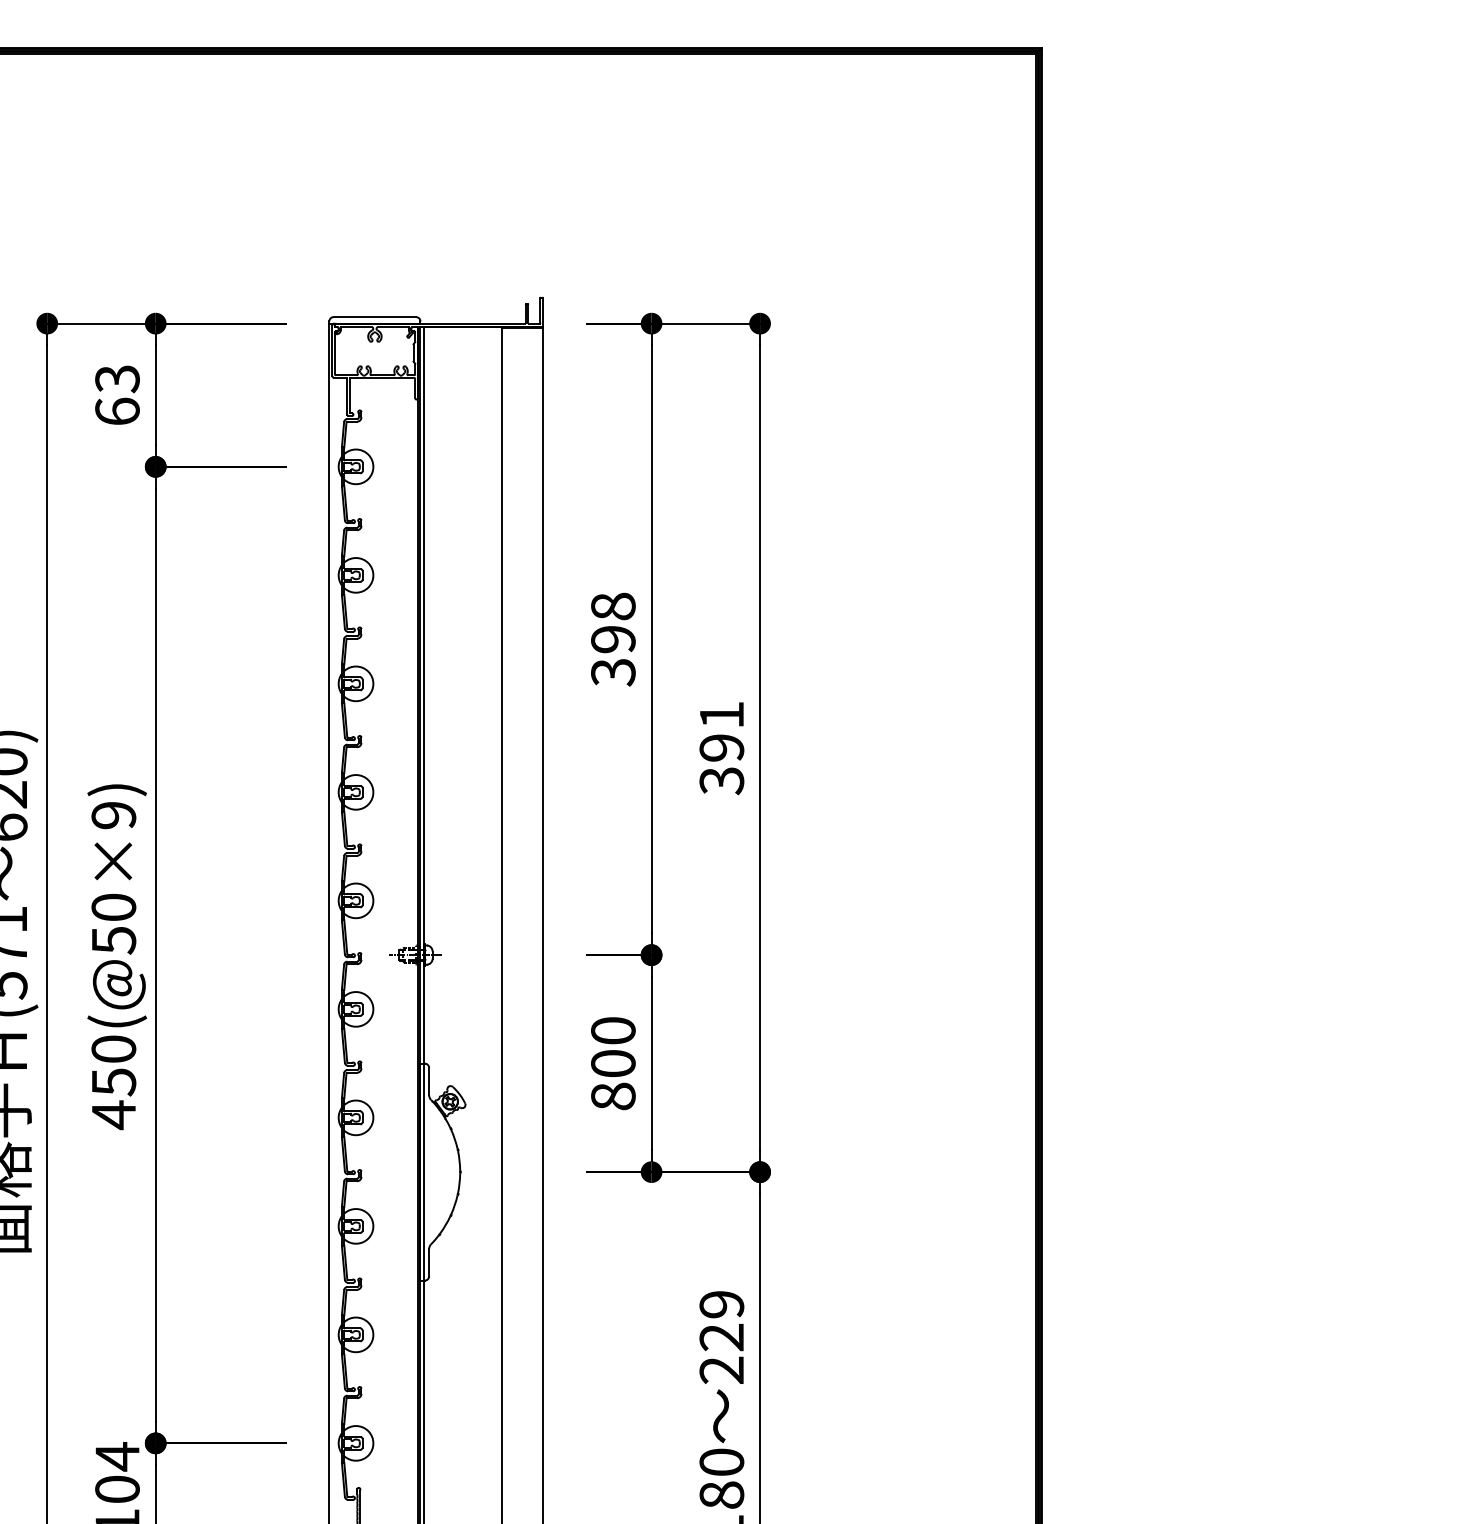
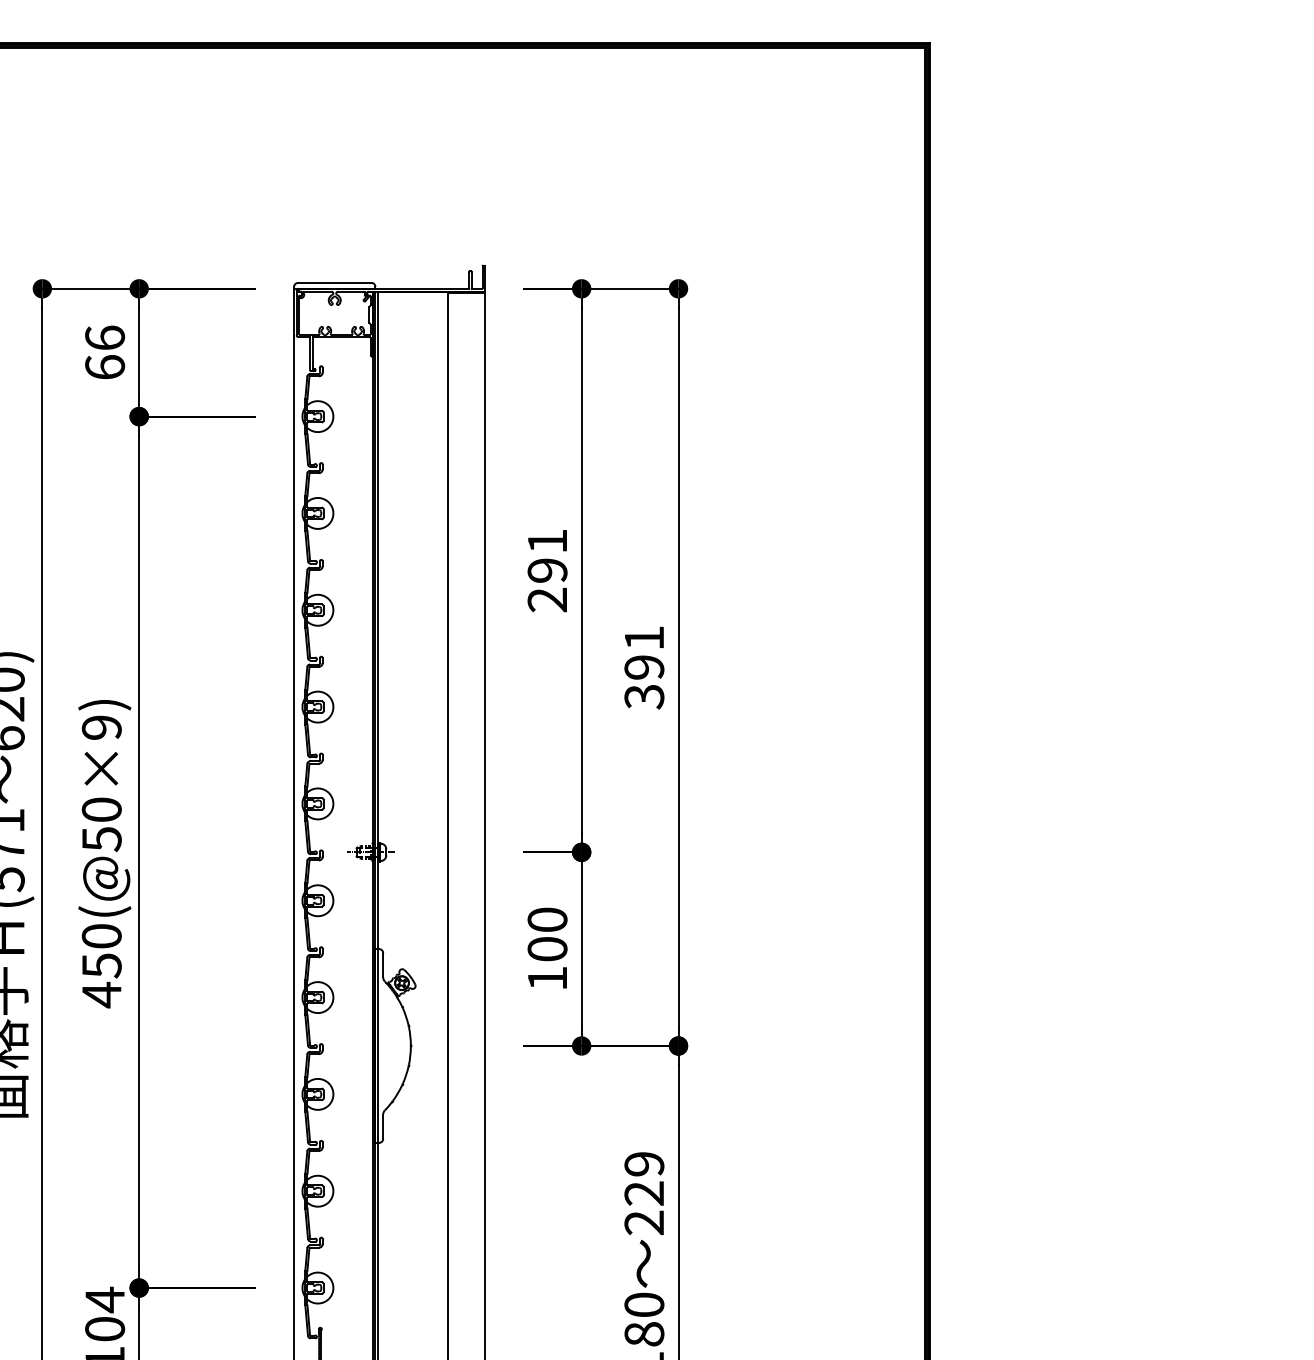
text: (117, 378) -> (105, 337), 63 -> 66
text: (613, 639) -> (547, 570), 398 -> 291
text: (613, 1096) -> (547, 978), 800 -> 100

